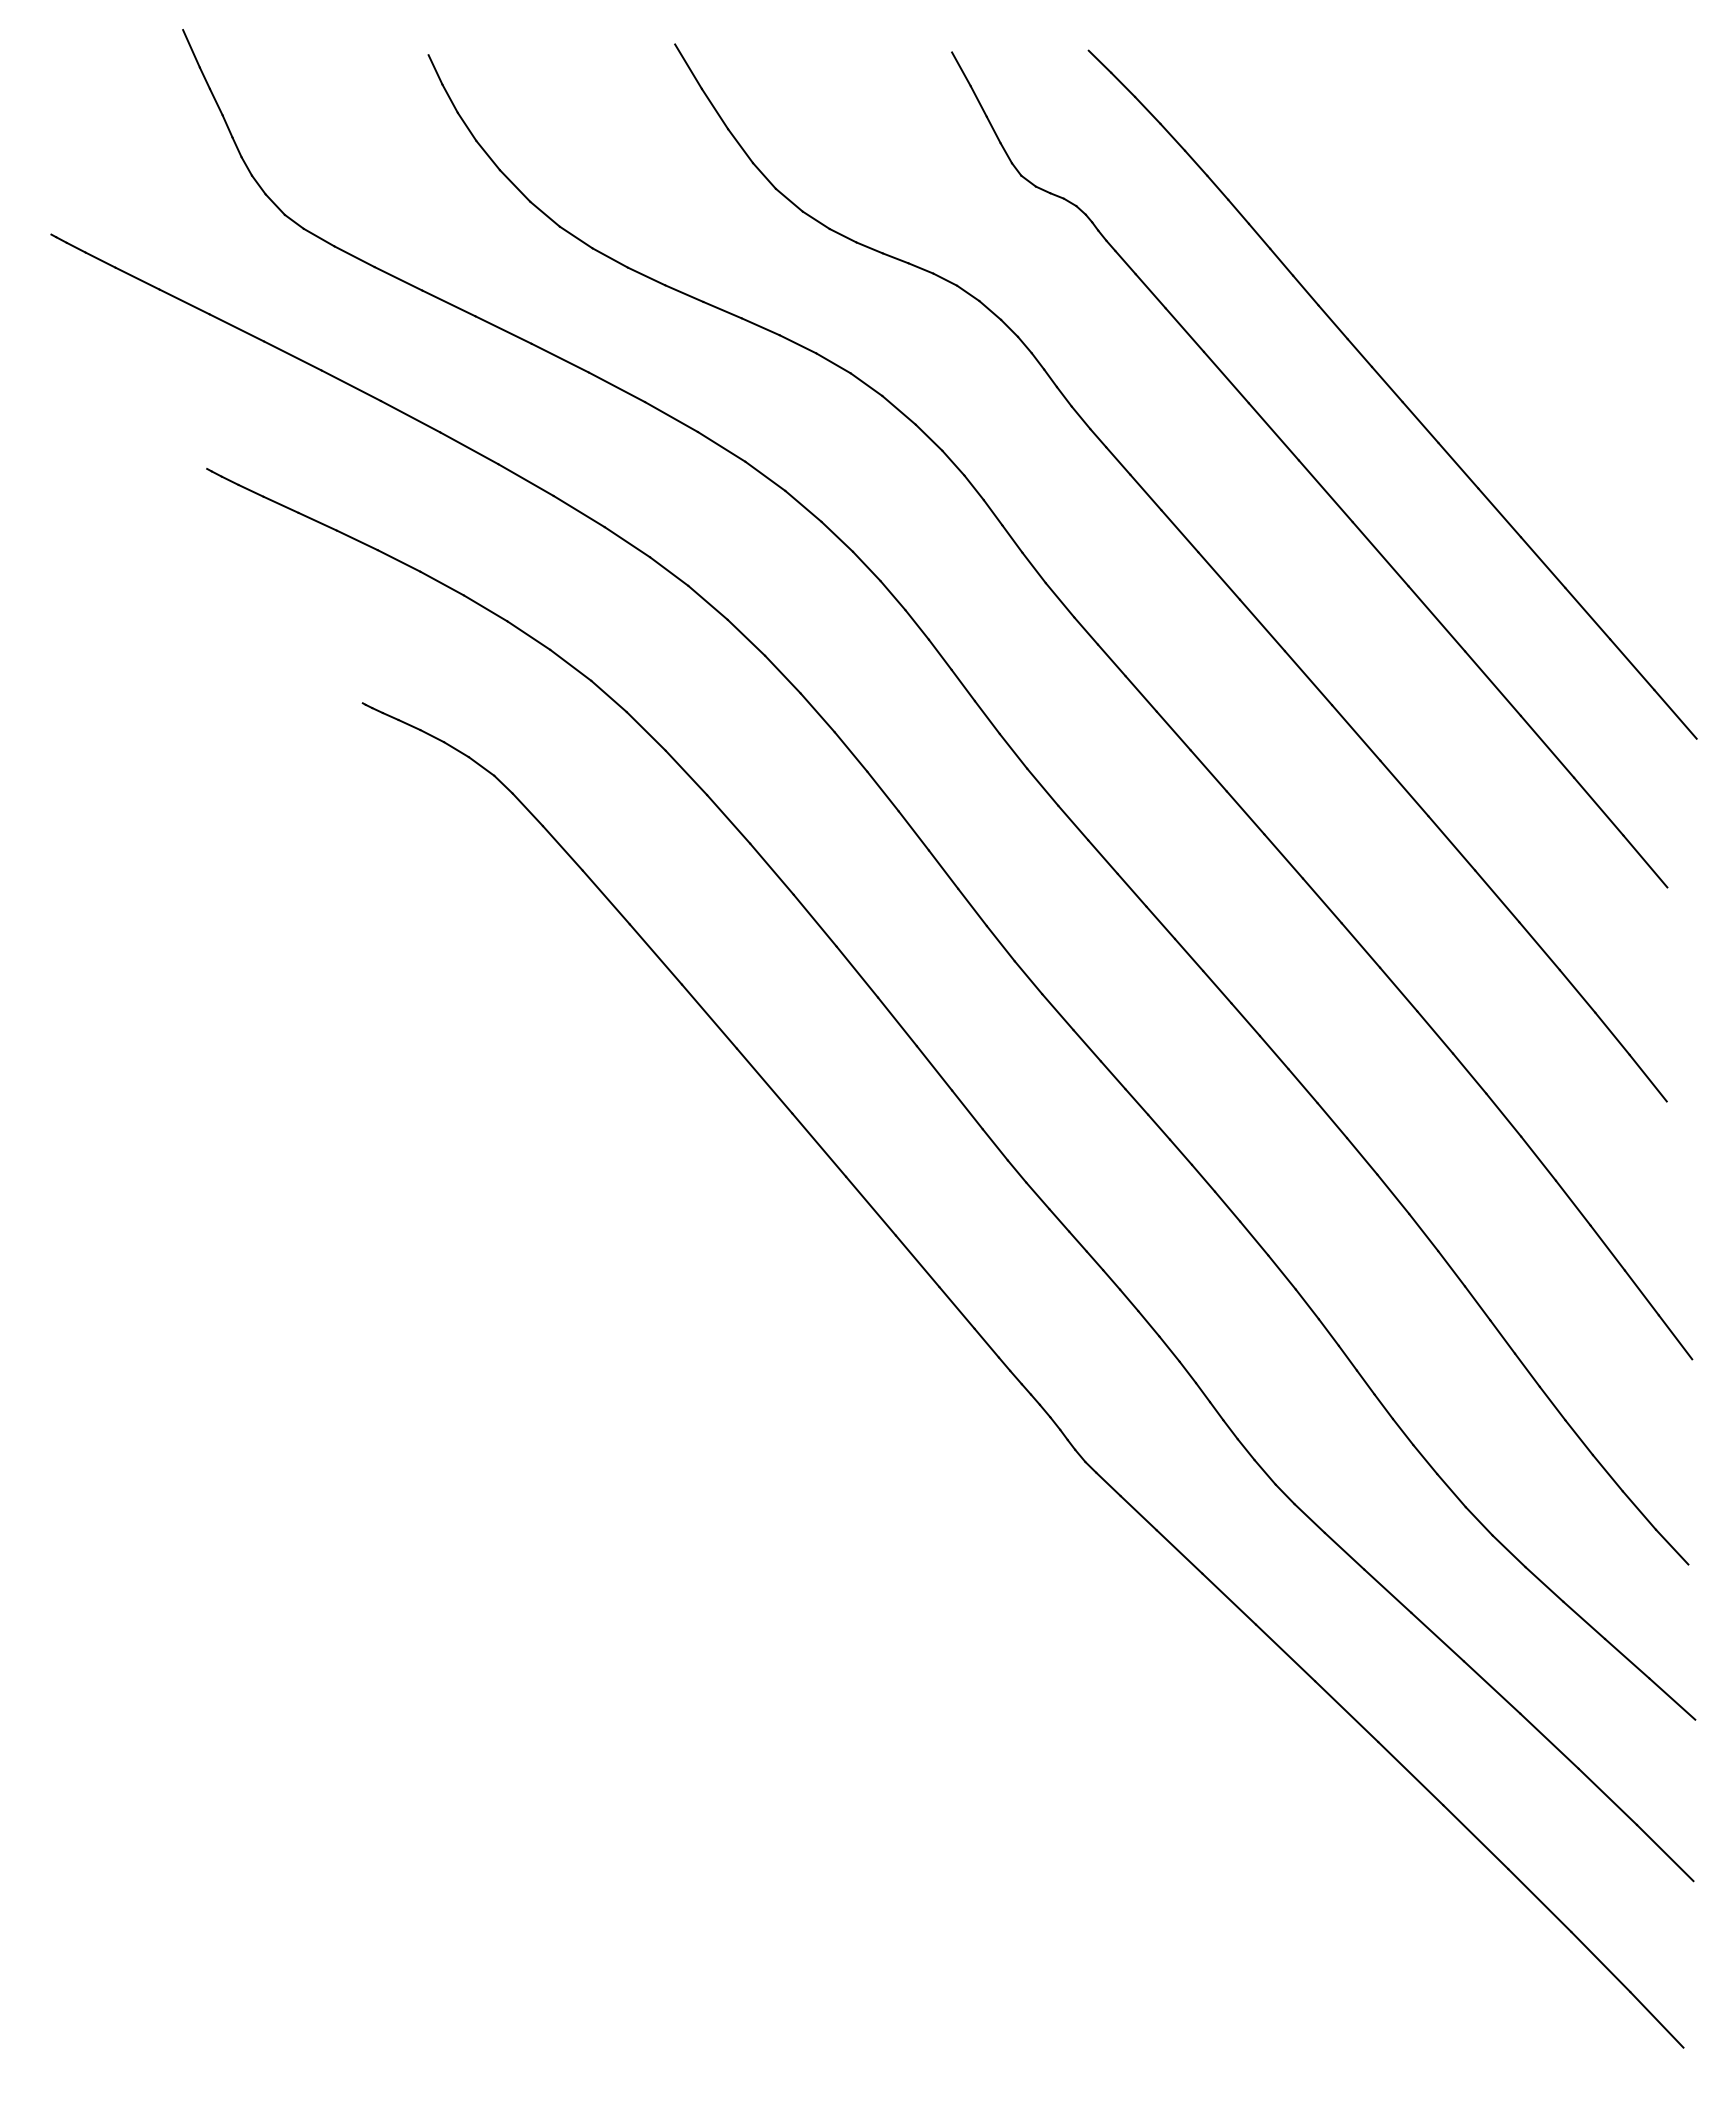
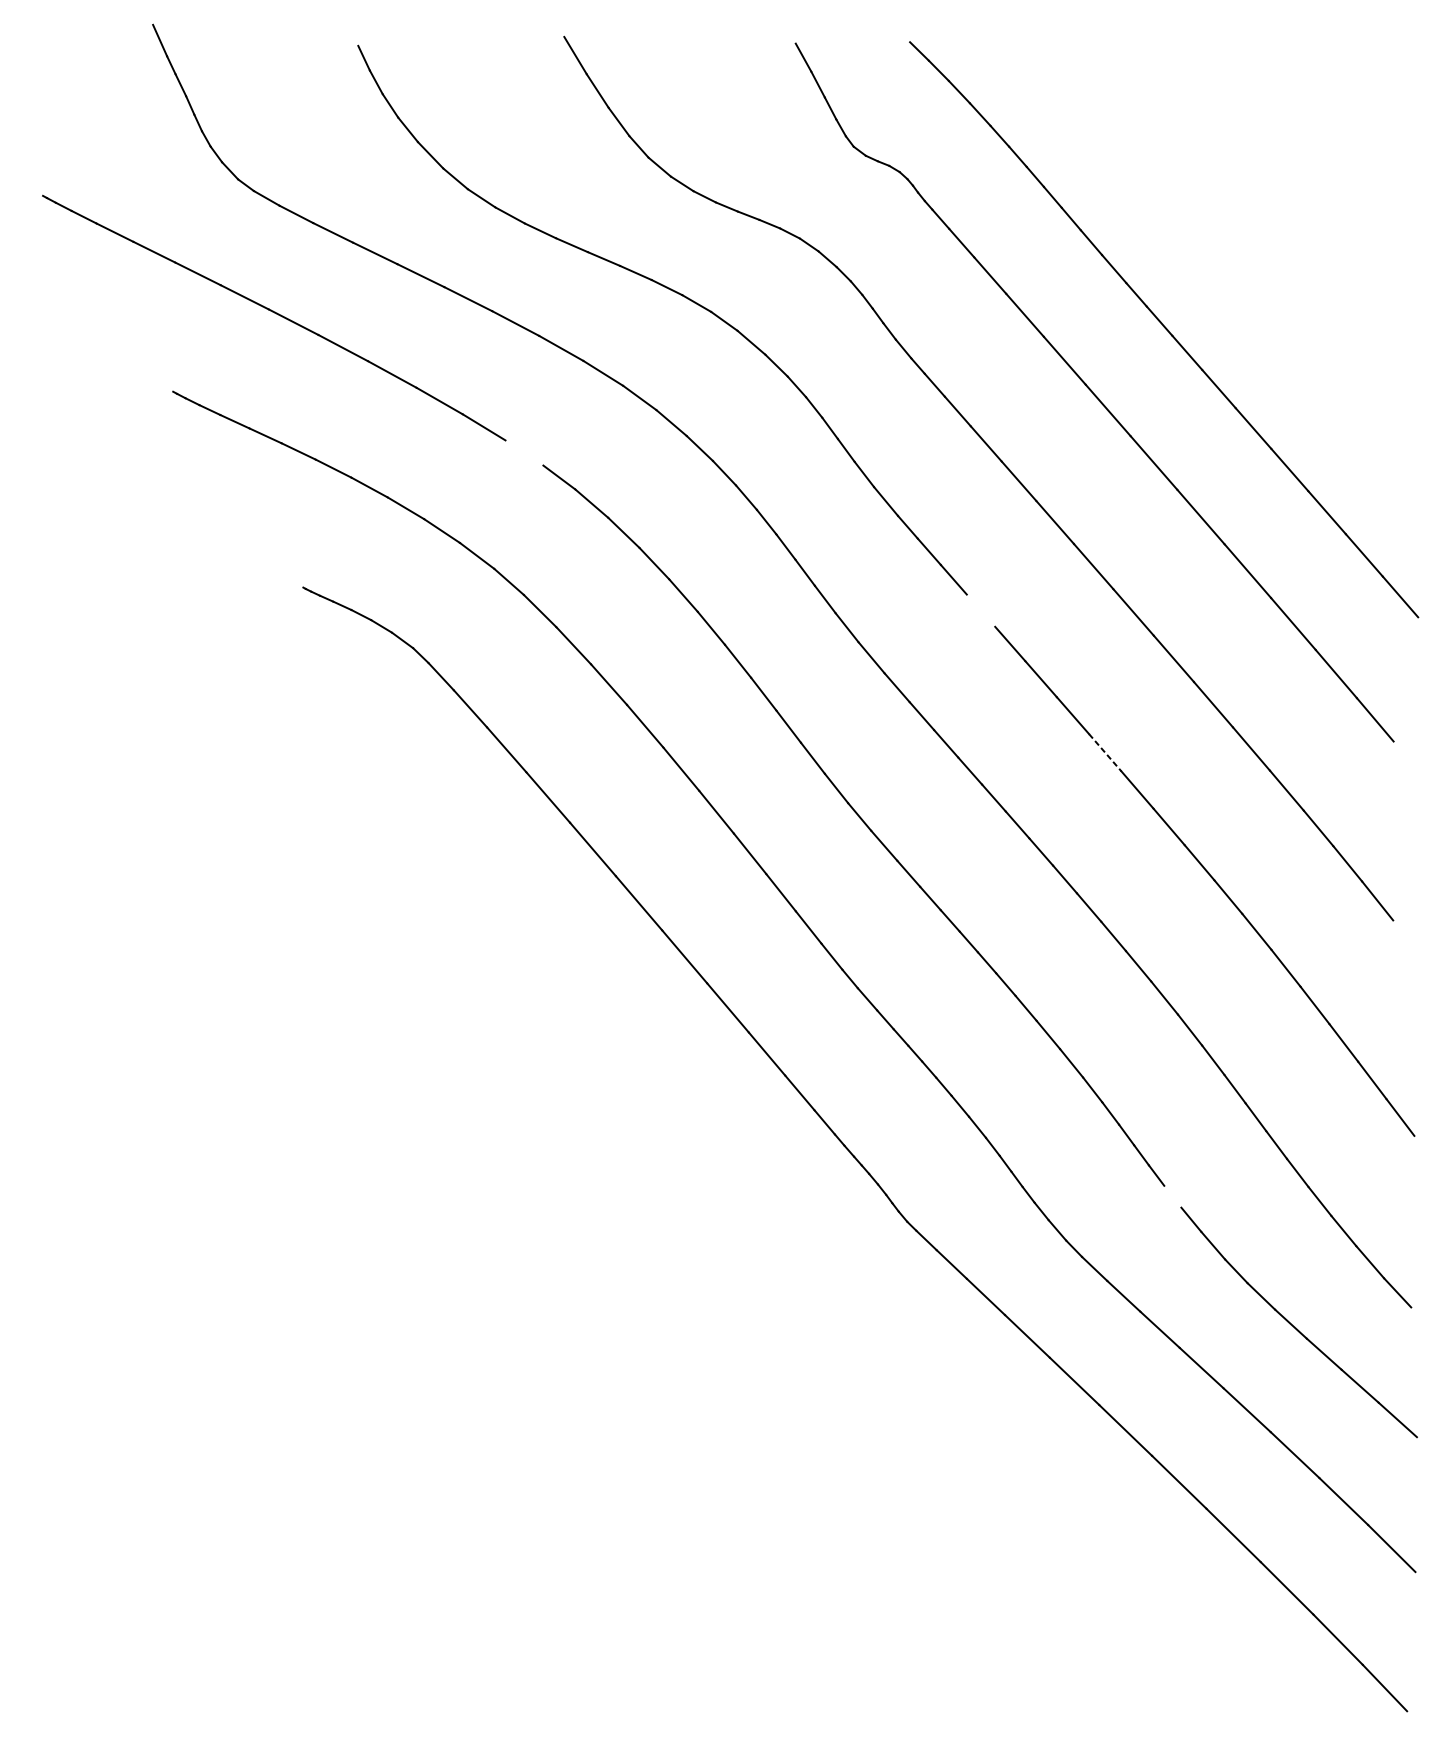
line: (627, 542) -> (524, 453), removed
line: (1173, 730) -> (980, 610), removed
line: (1322, 900) -> (1105, 752), solid -> dashed
line: (1402, 1432) -> (1172, 1197), removed

